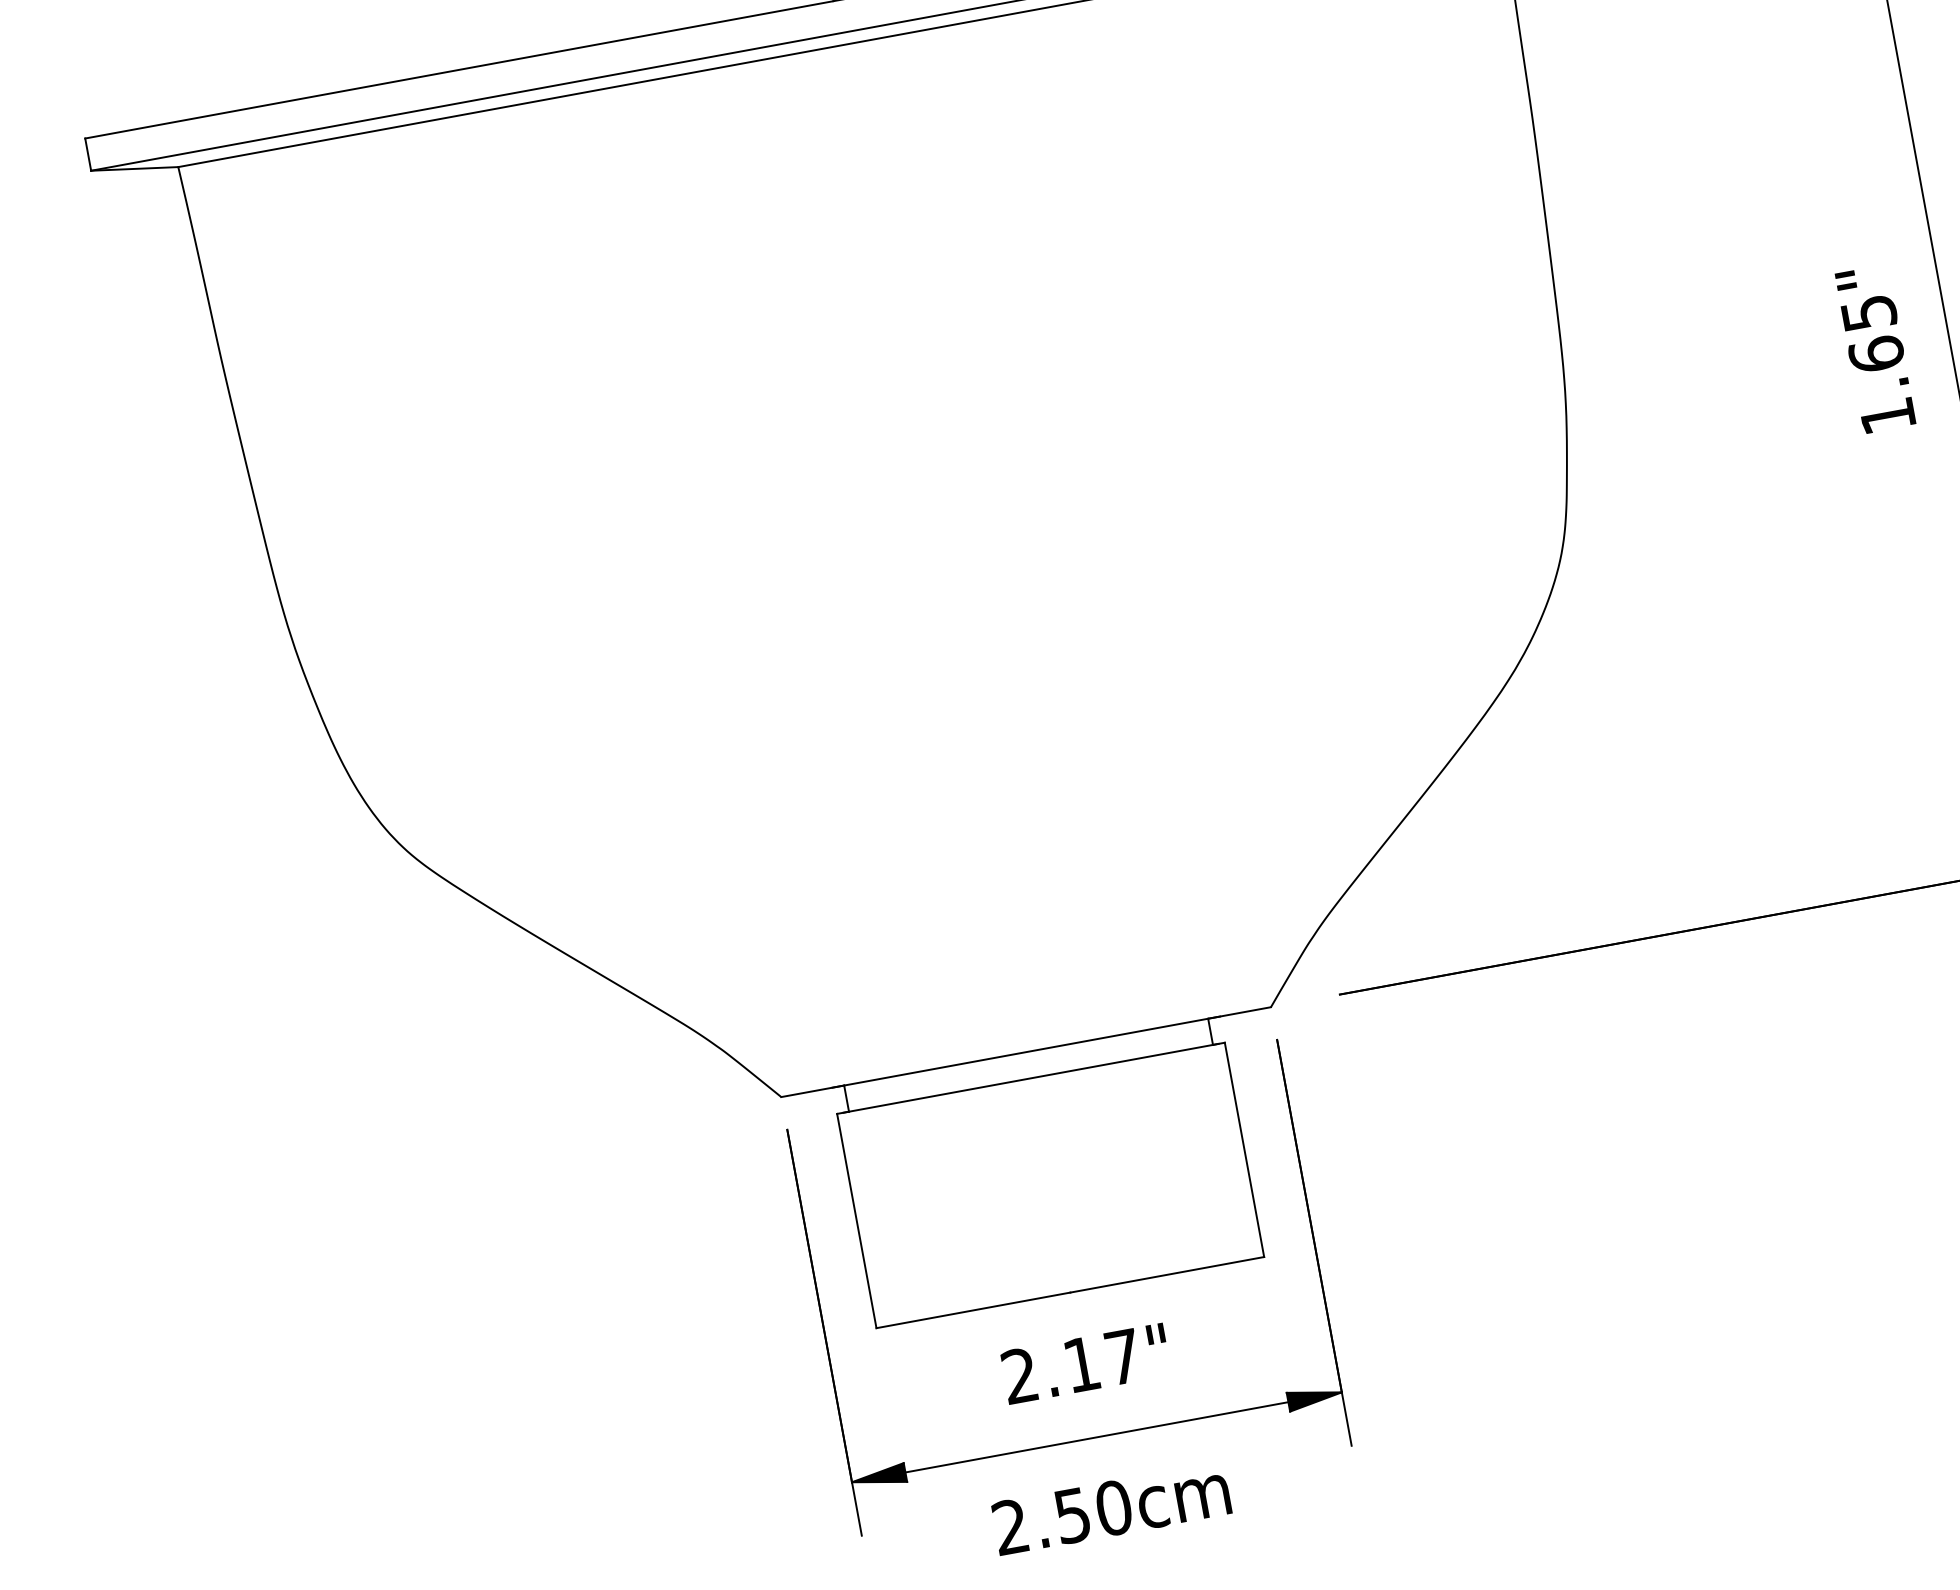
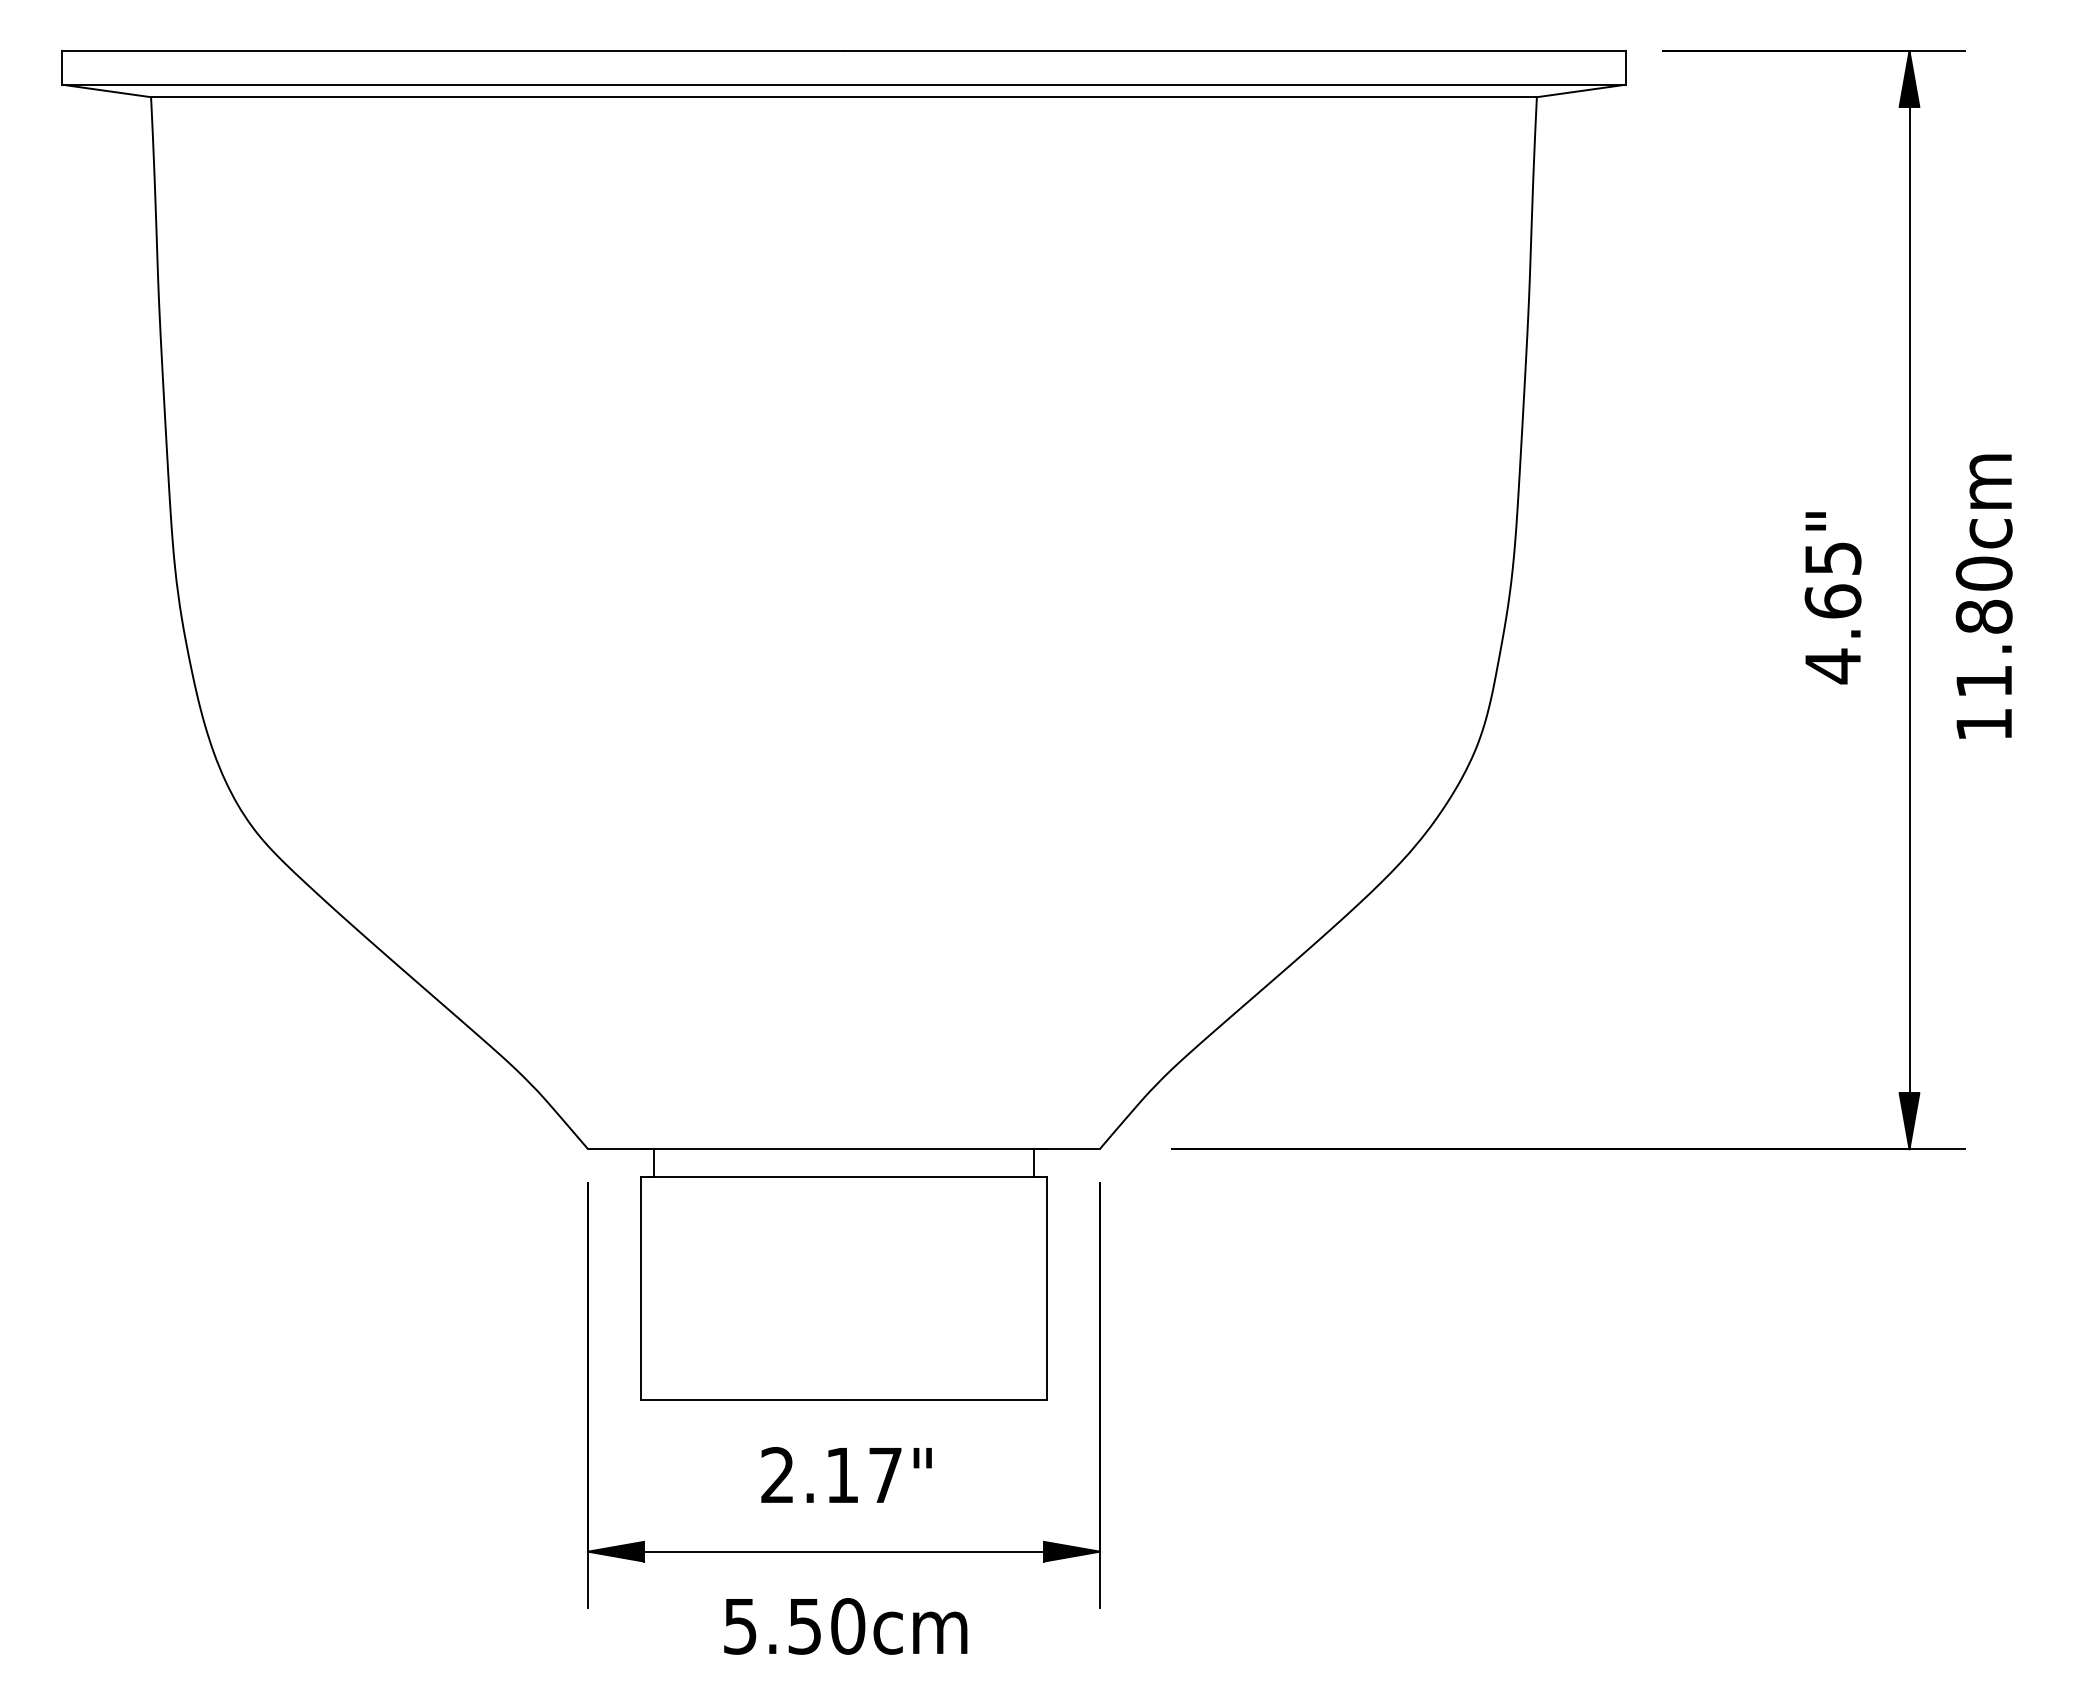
text: (1887, 416) -> (1832, 666), 1.65" -> 4.65"
text: (1010, 1527) -> (740, 1626), 2.50cm -> 5.50cm

